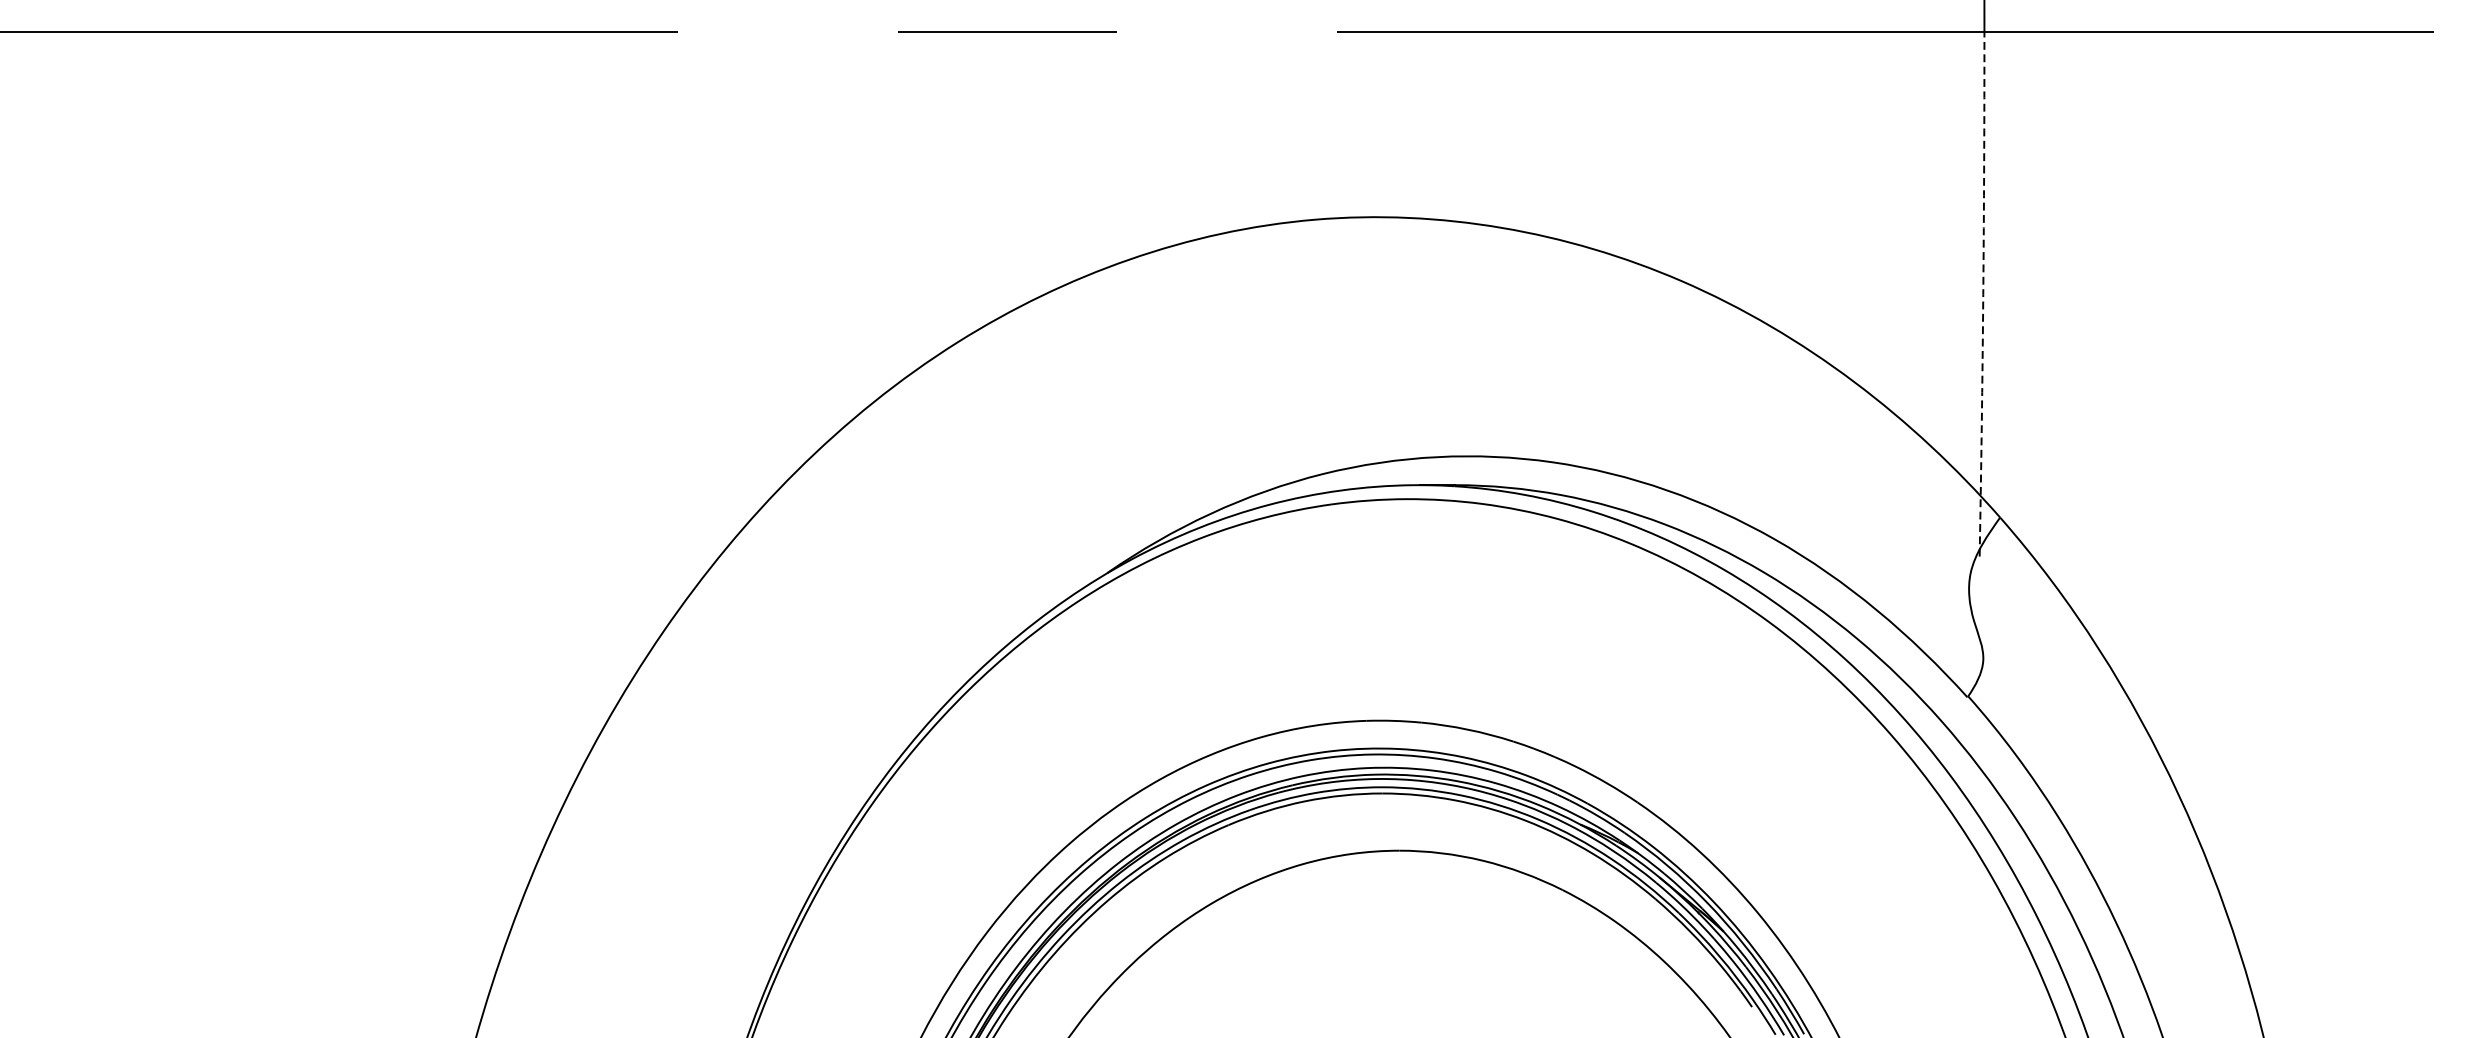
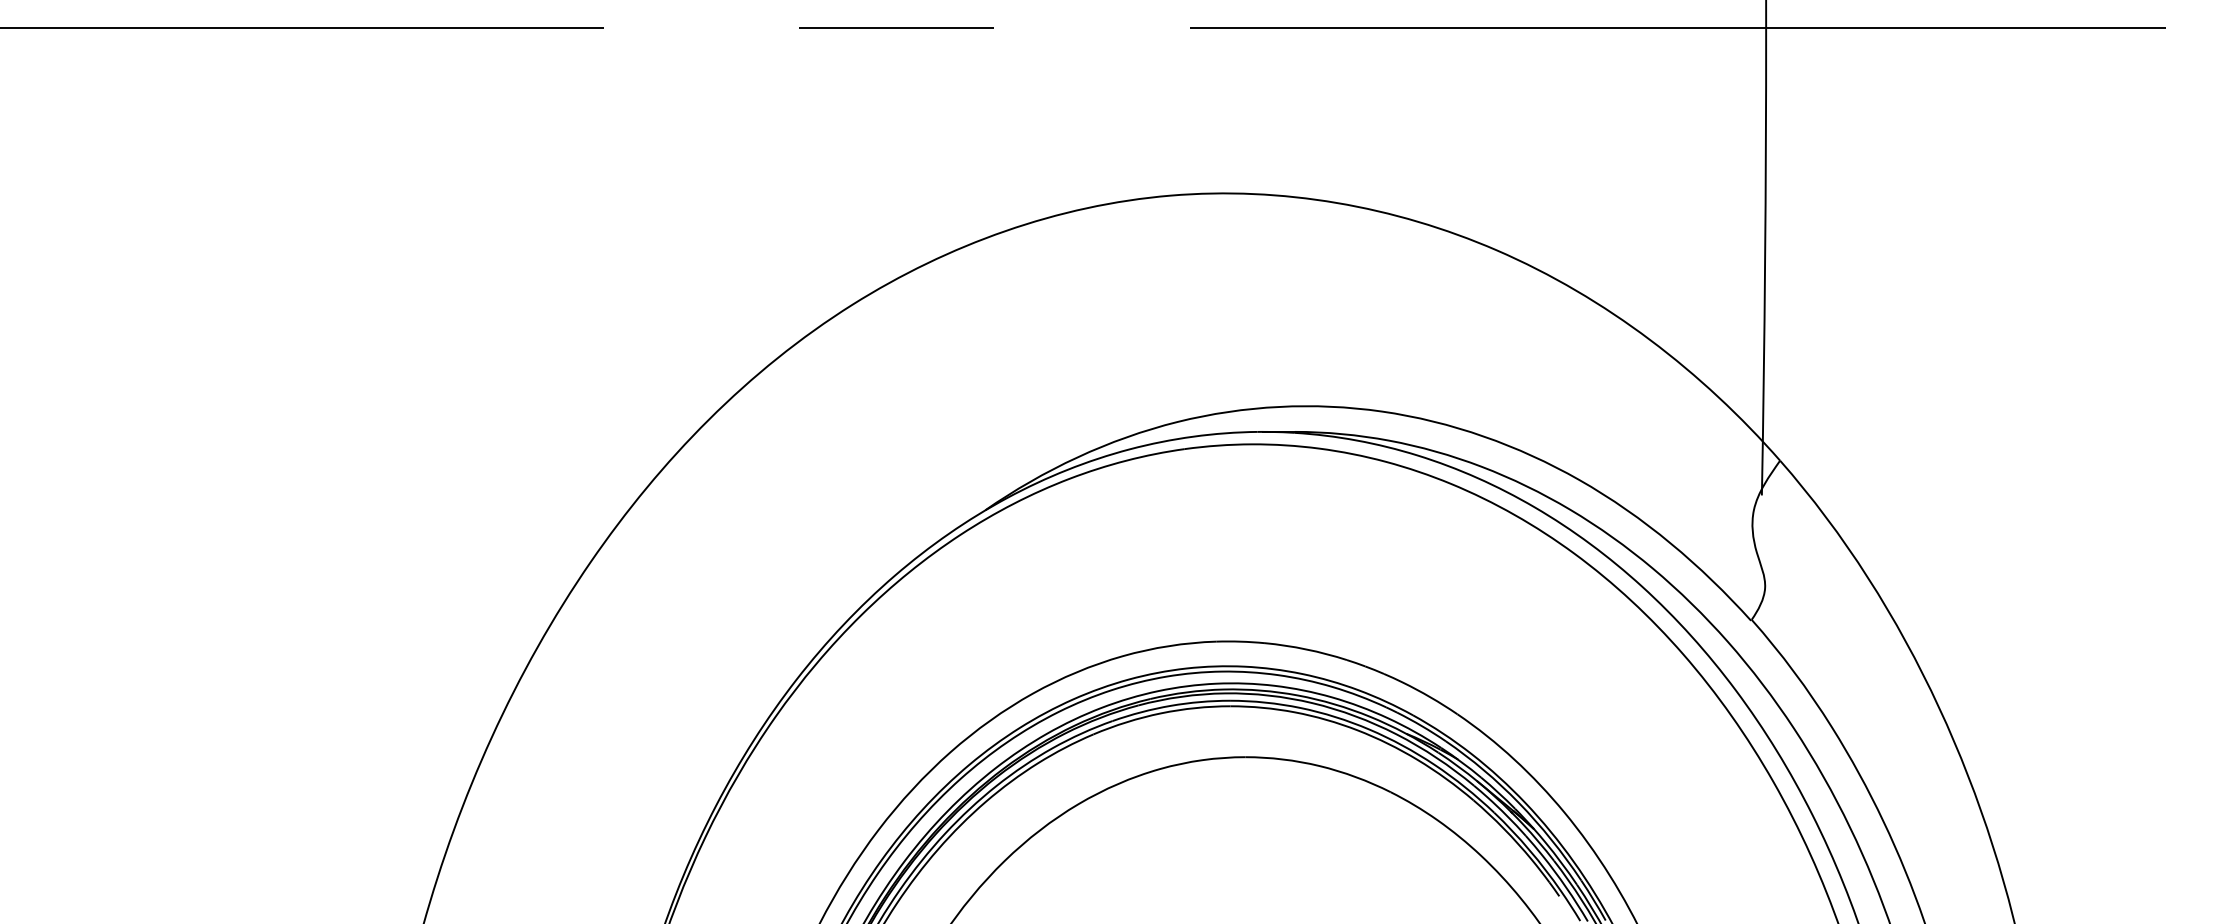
arc: (1983, 293) -> (1765, 261), dashed -> solid

